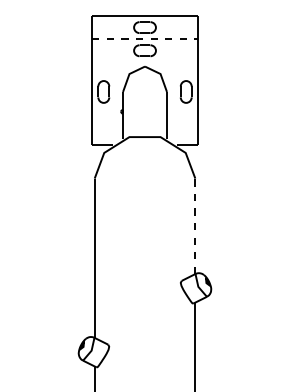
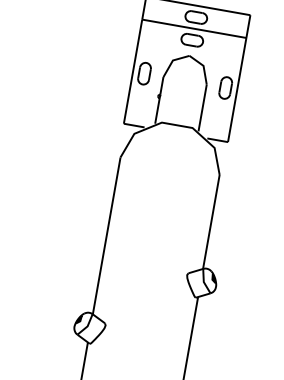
line: (145, 39) -> (194, 29), dashed -> solid
line: (195, 226) -> (211, 222), dashed -> solid

